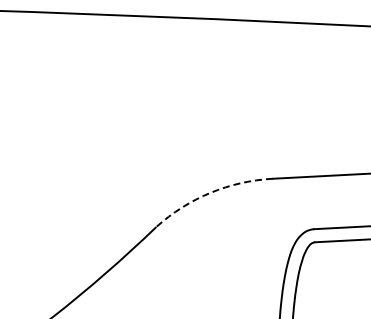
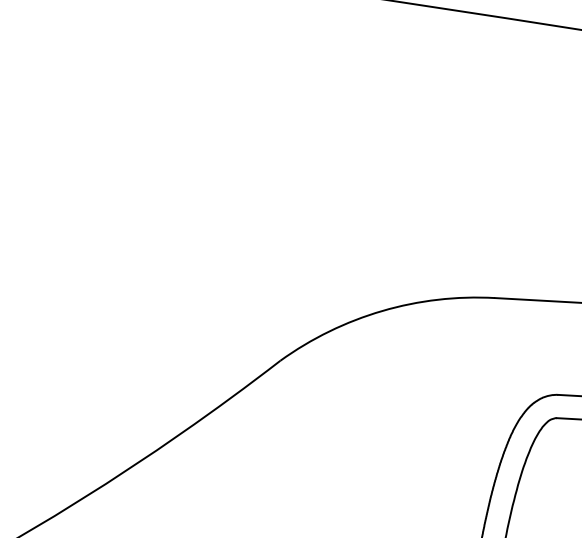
arc: (210, 192) -> (382, 310), dashed -> solid

